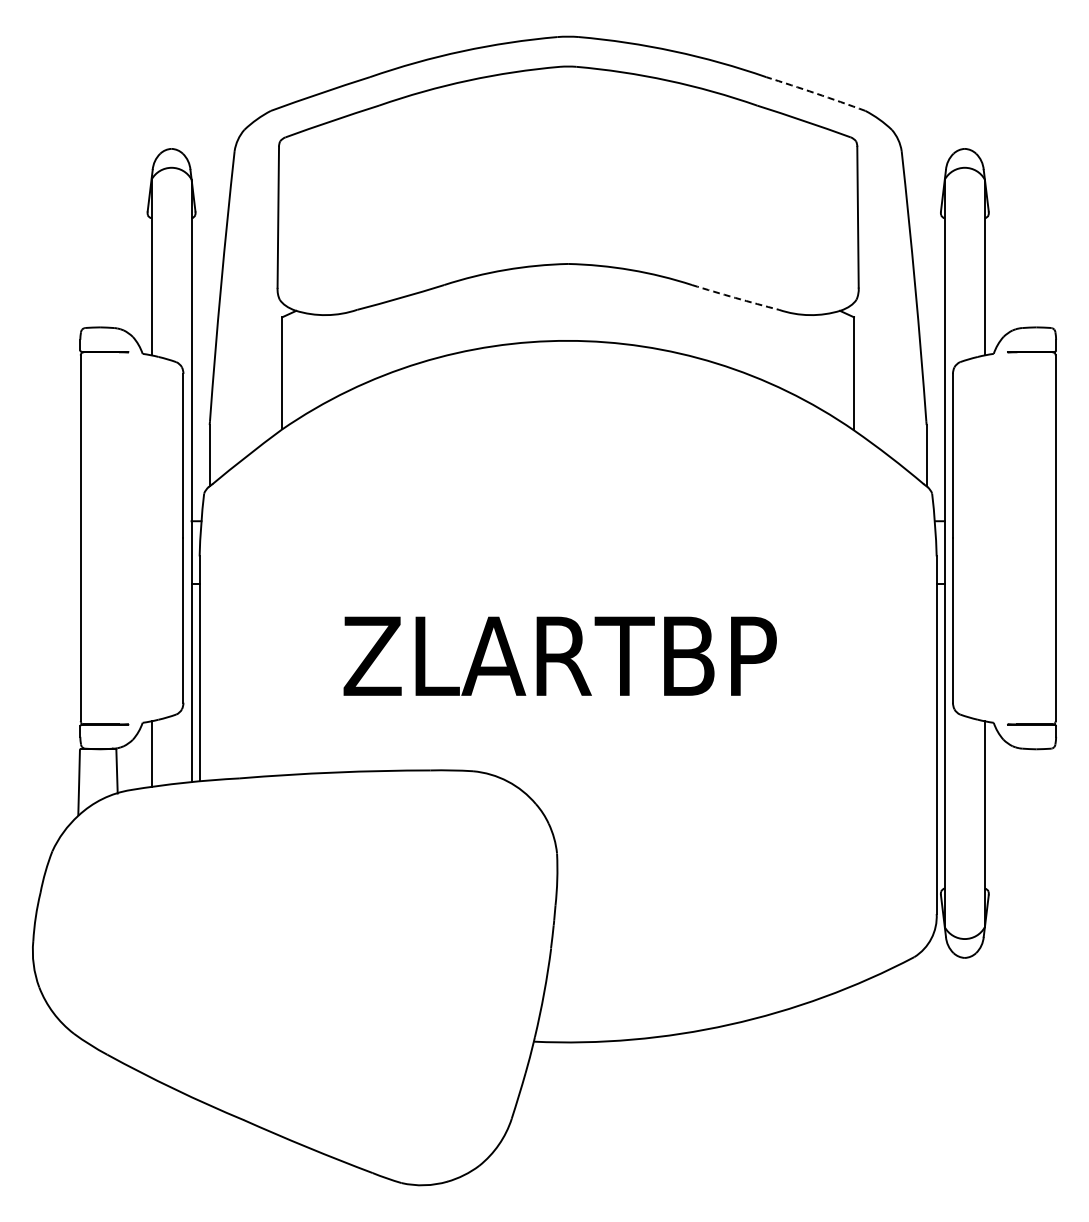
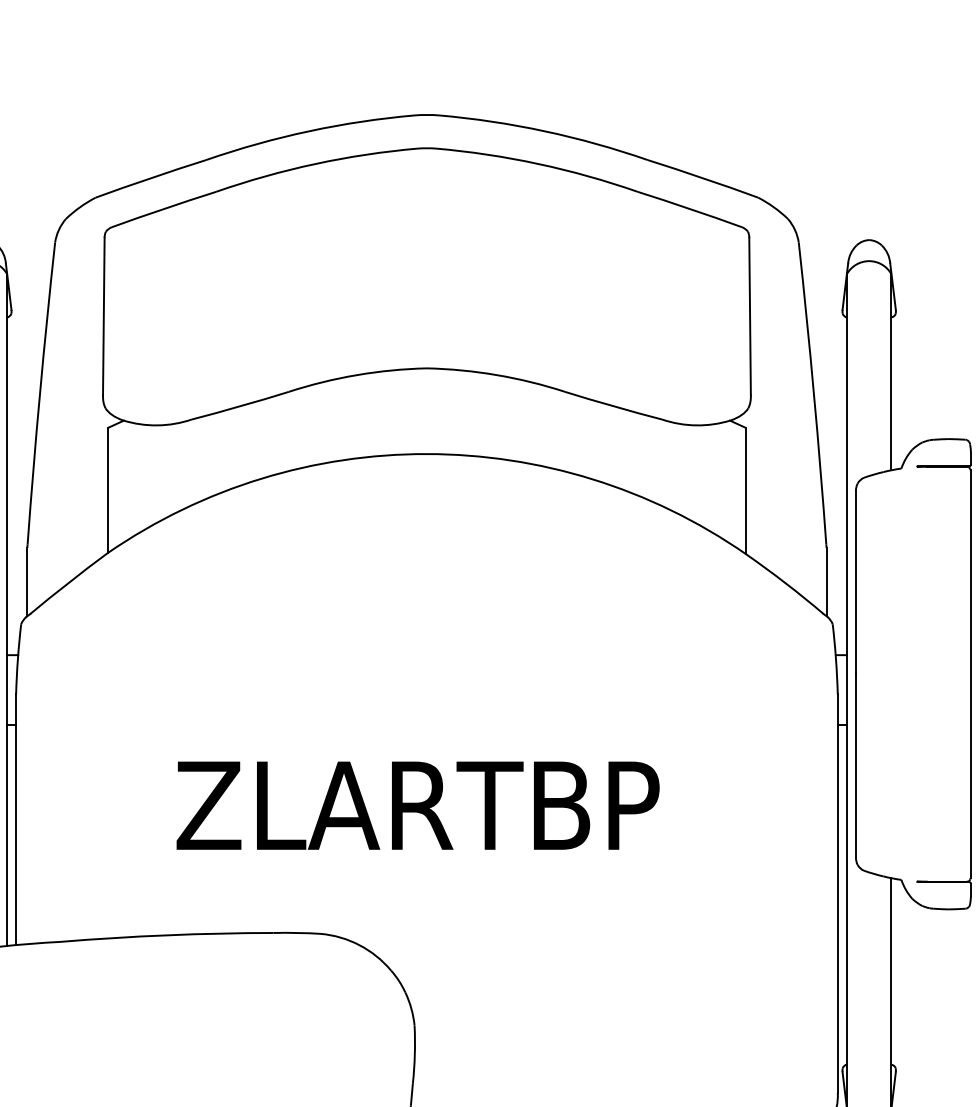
arc: (816, 93) -> (703, 178), dashed -> solid
arc: (735, 297) -> (613, 405), dashed -> solid

